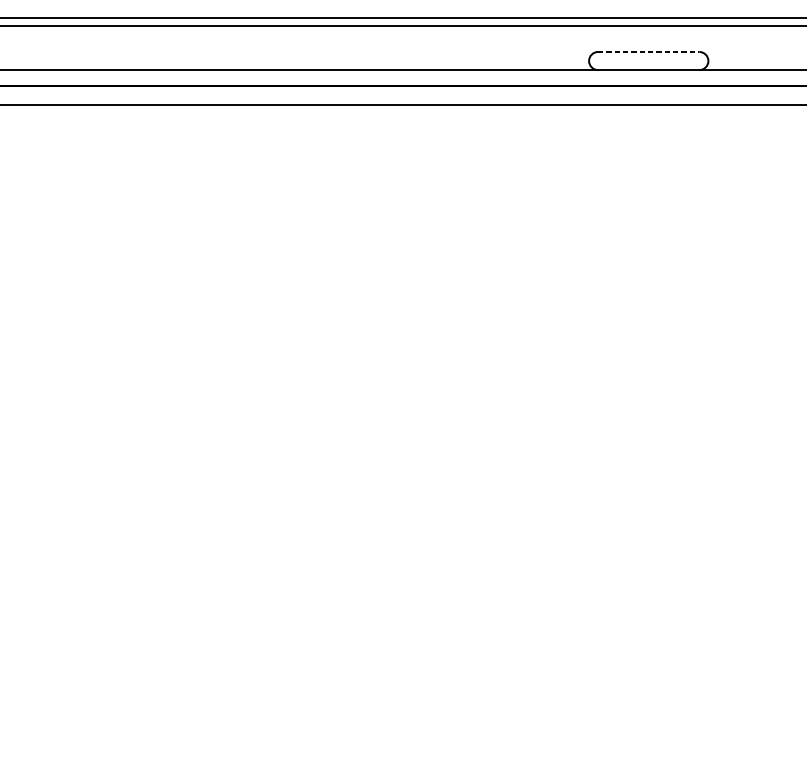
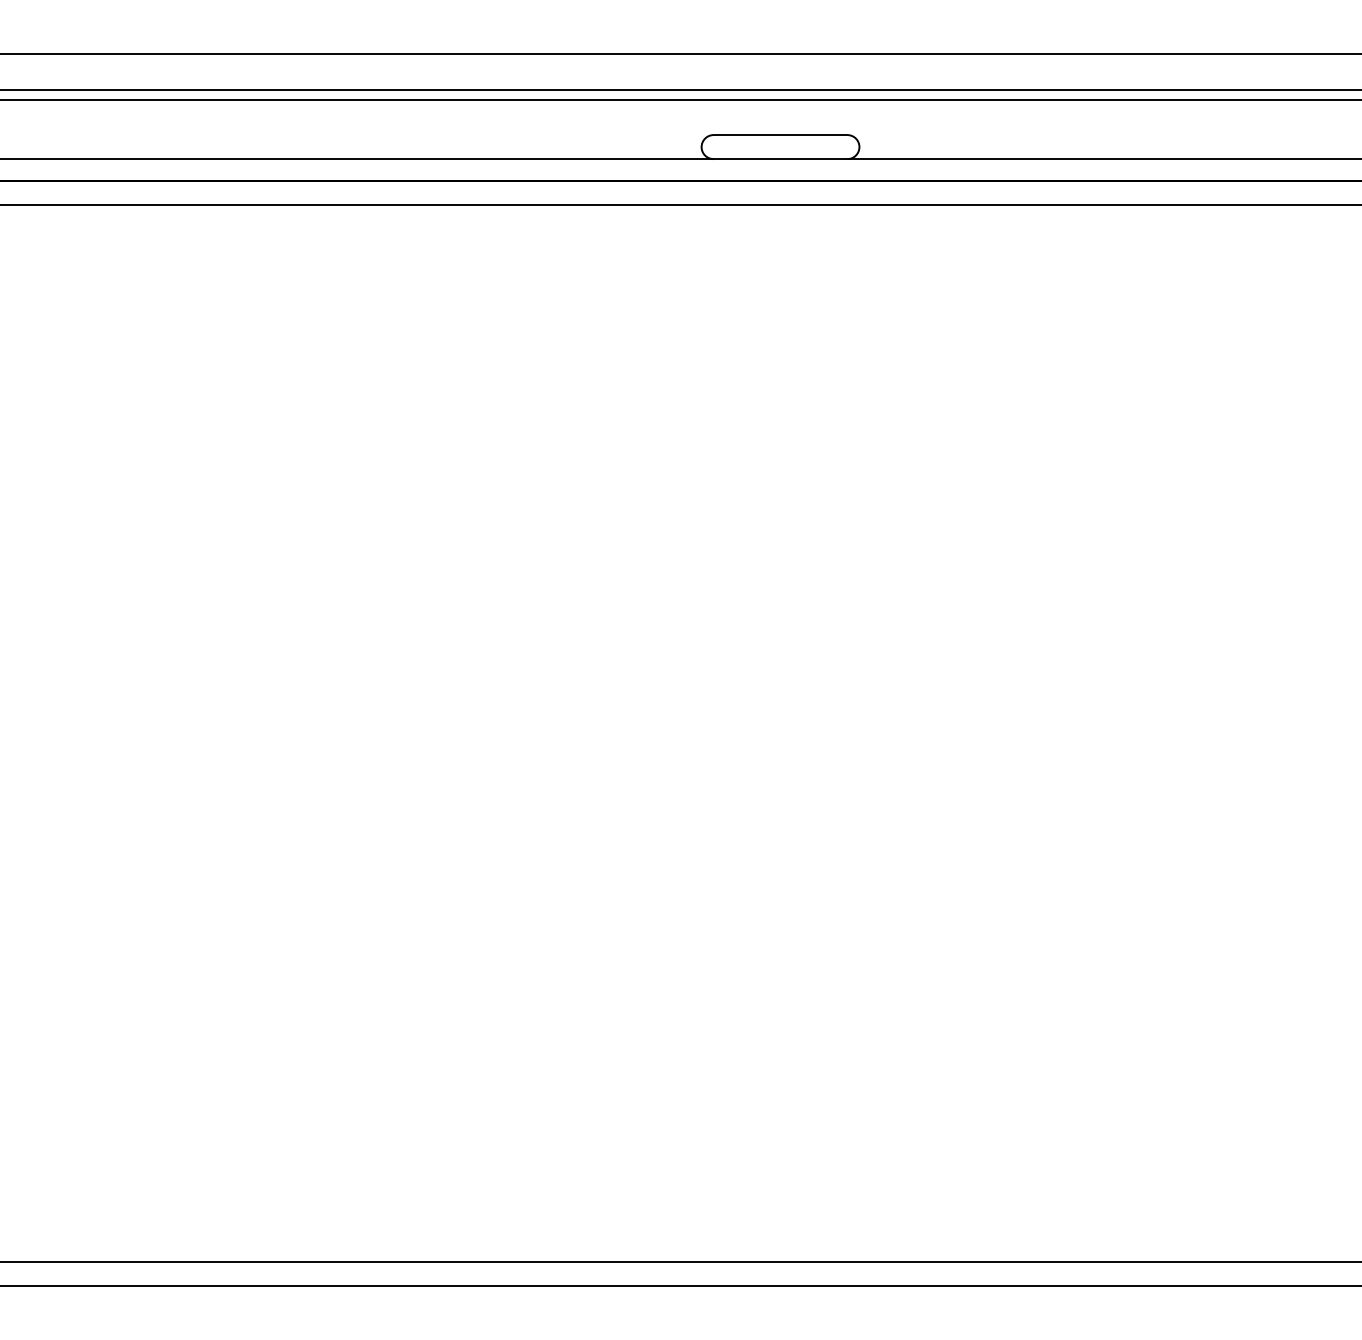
line: (648, 52) -> (780, 135), dashed -> solid

